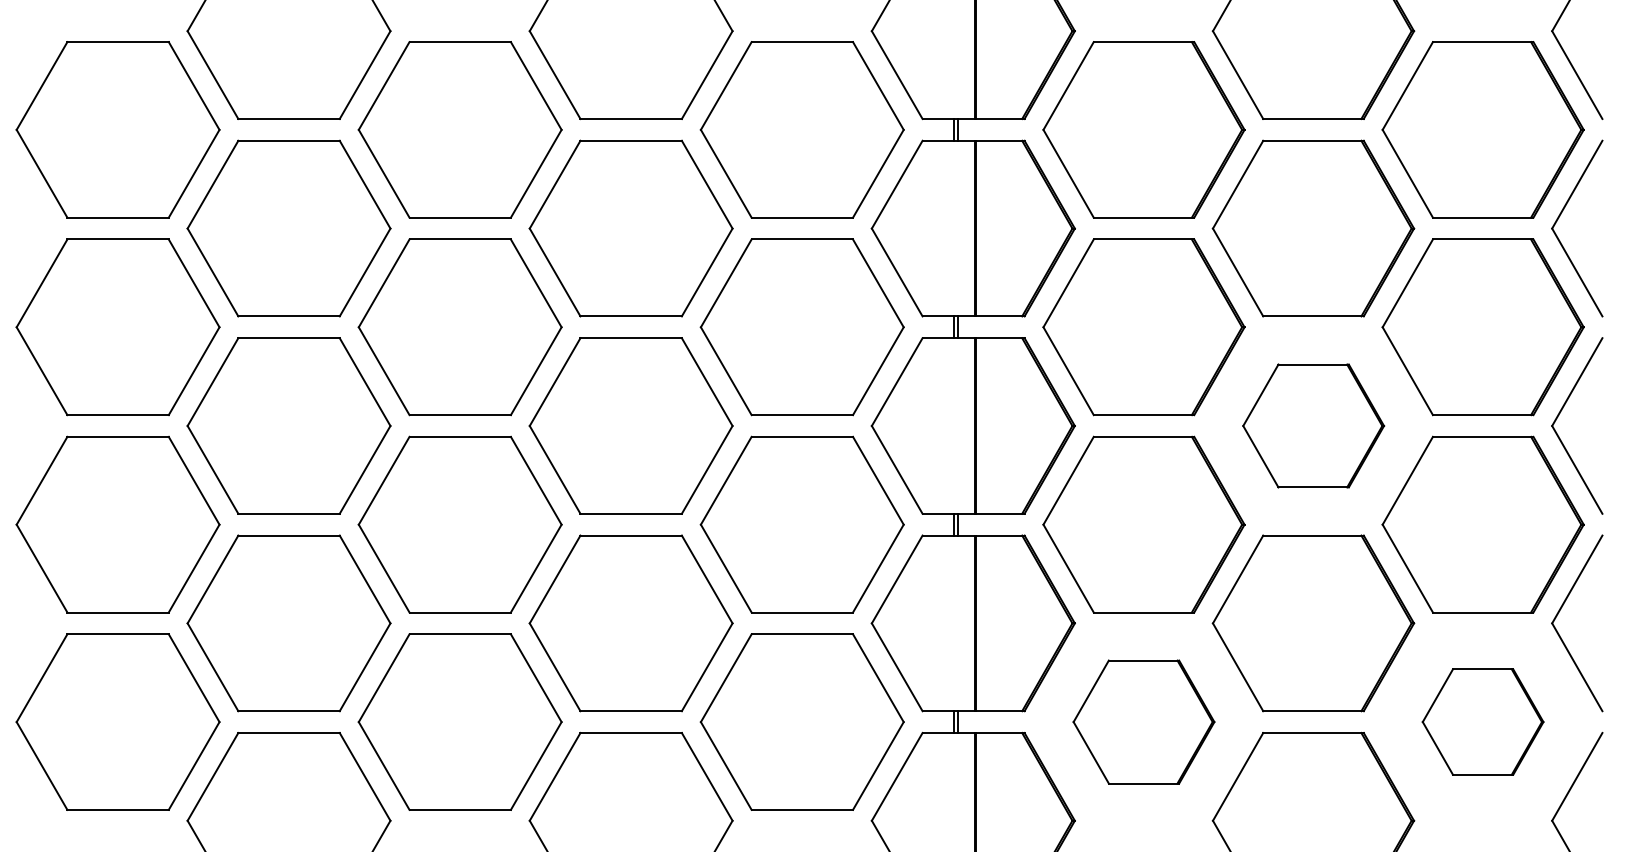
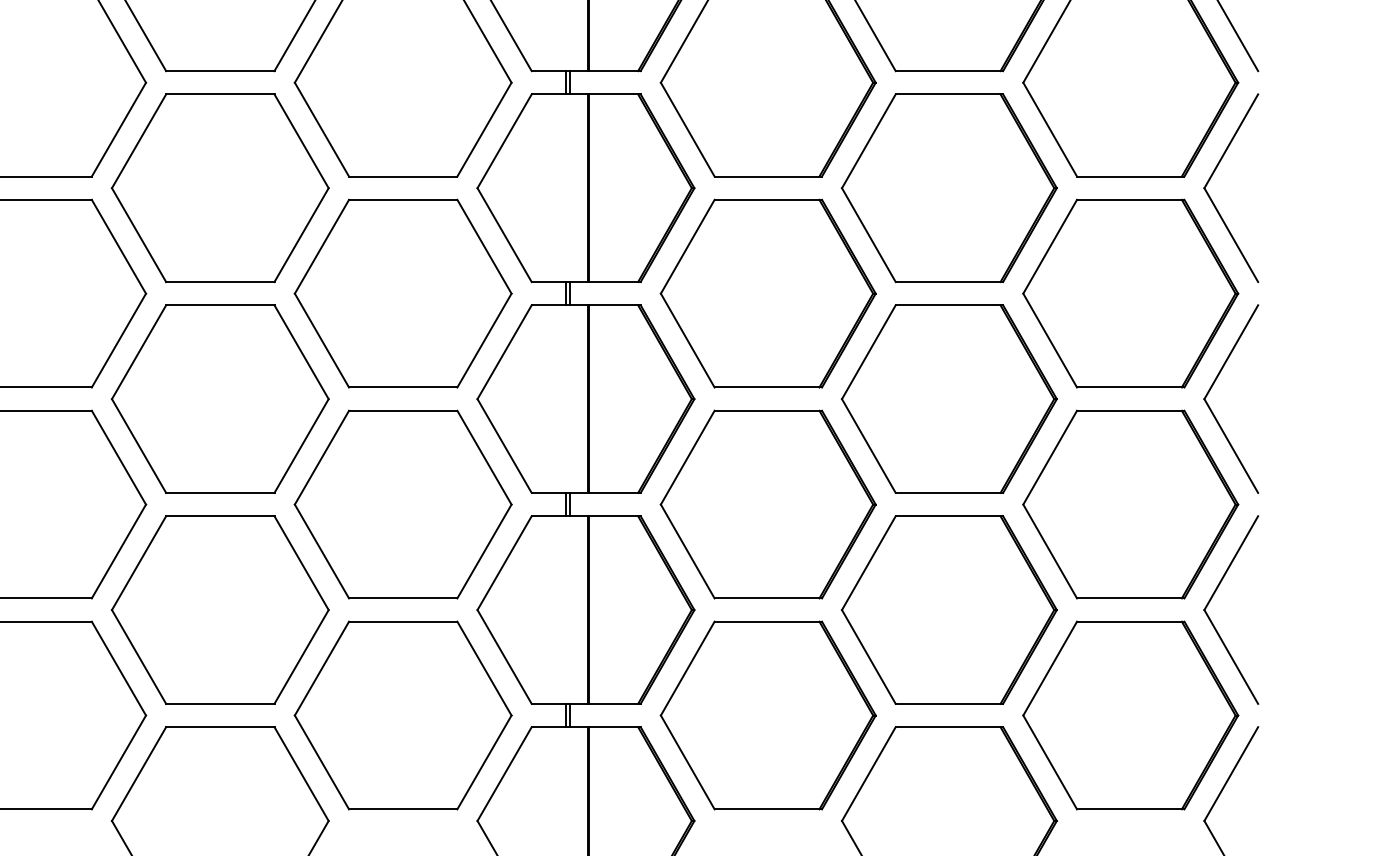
part: (1313, 425) -> (949, 398), size x1.43
part: (1143, 721) -> (767, 714), size x1.43
part: (1482, 721) -> (1129, 714), size x1.67

